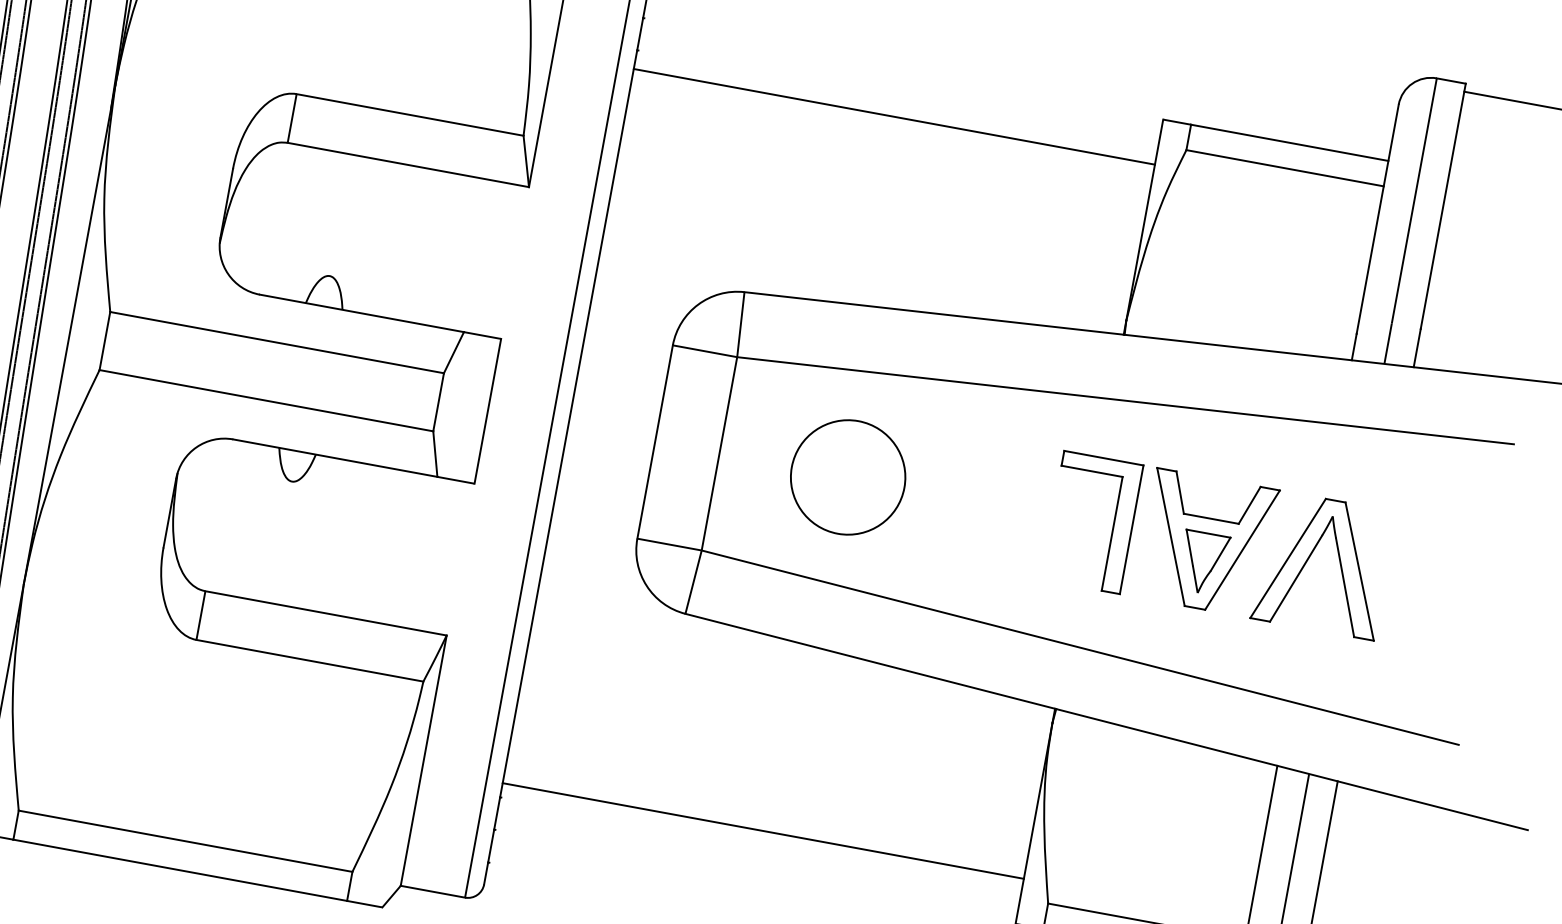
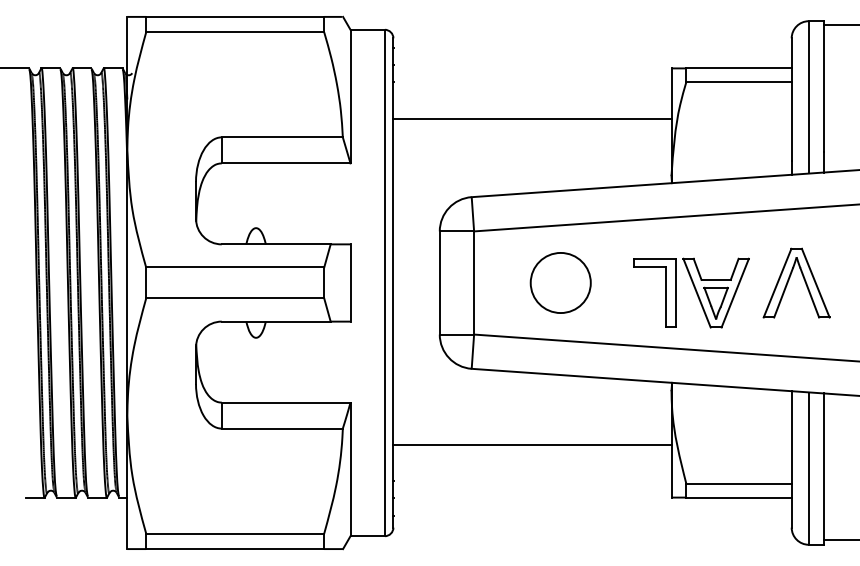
line: (894, 116) -> (532, 119), moved
circle: (847, 476) -> (560, 282), moved
part: (1160, 533) -> (691, 292), moved
line: (763, 830) -> (532, 444), moved

